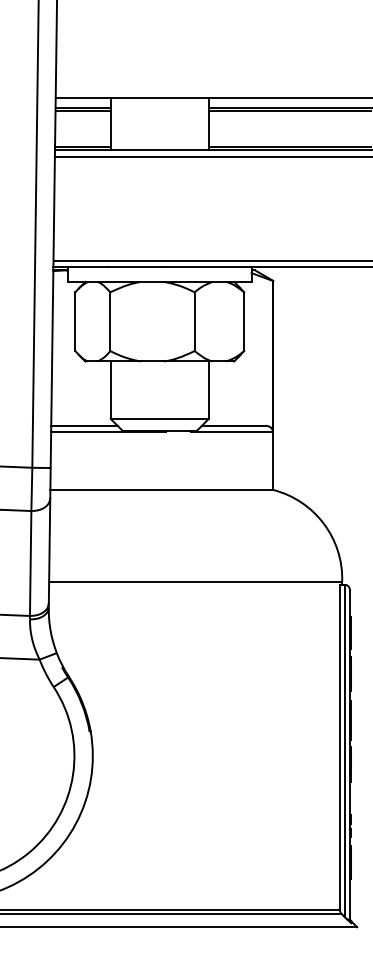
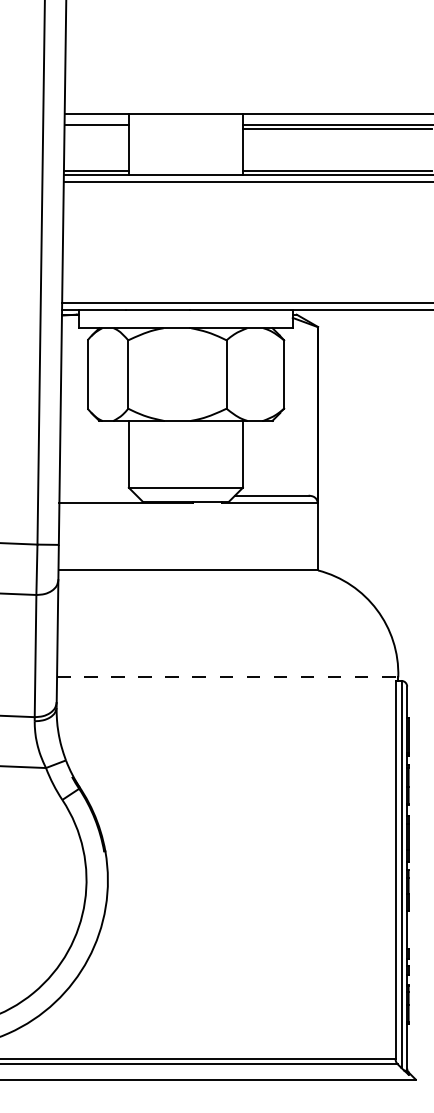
line: (83, 110) -> (96, 128), removed
line: (83, 425) -> (97, 495), removed
line: (195, 581) -> (227, 677), solid -> dashed

